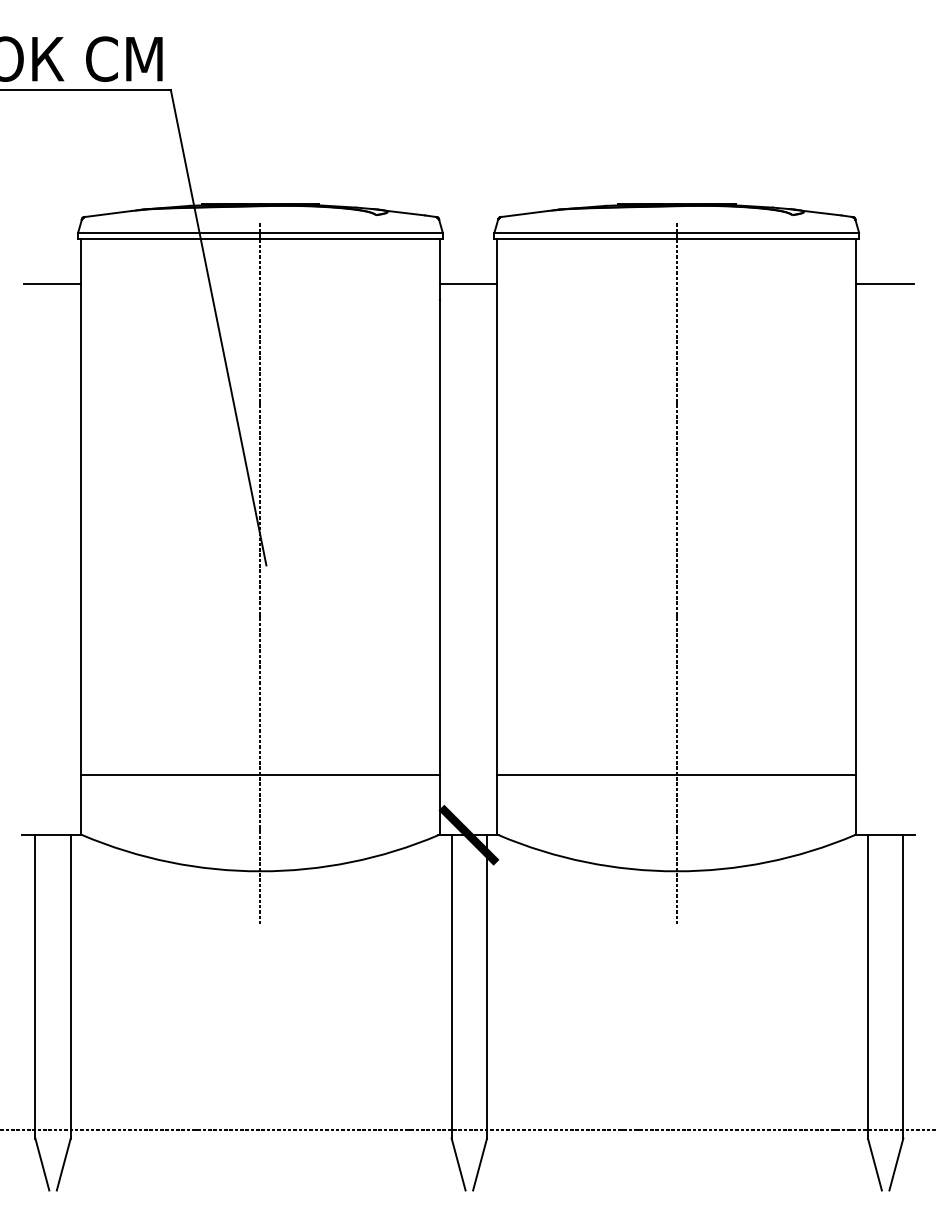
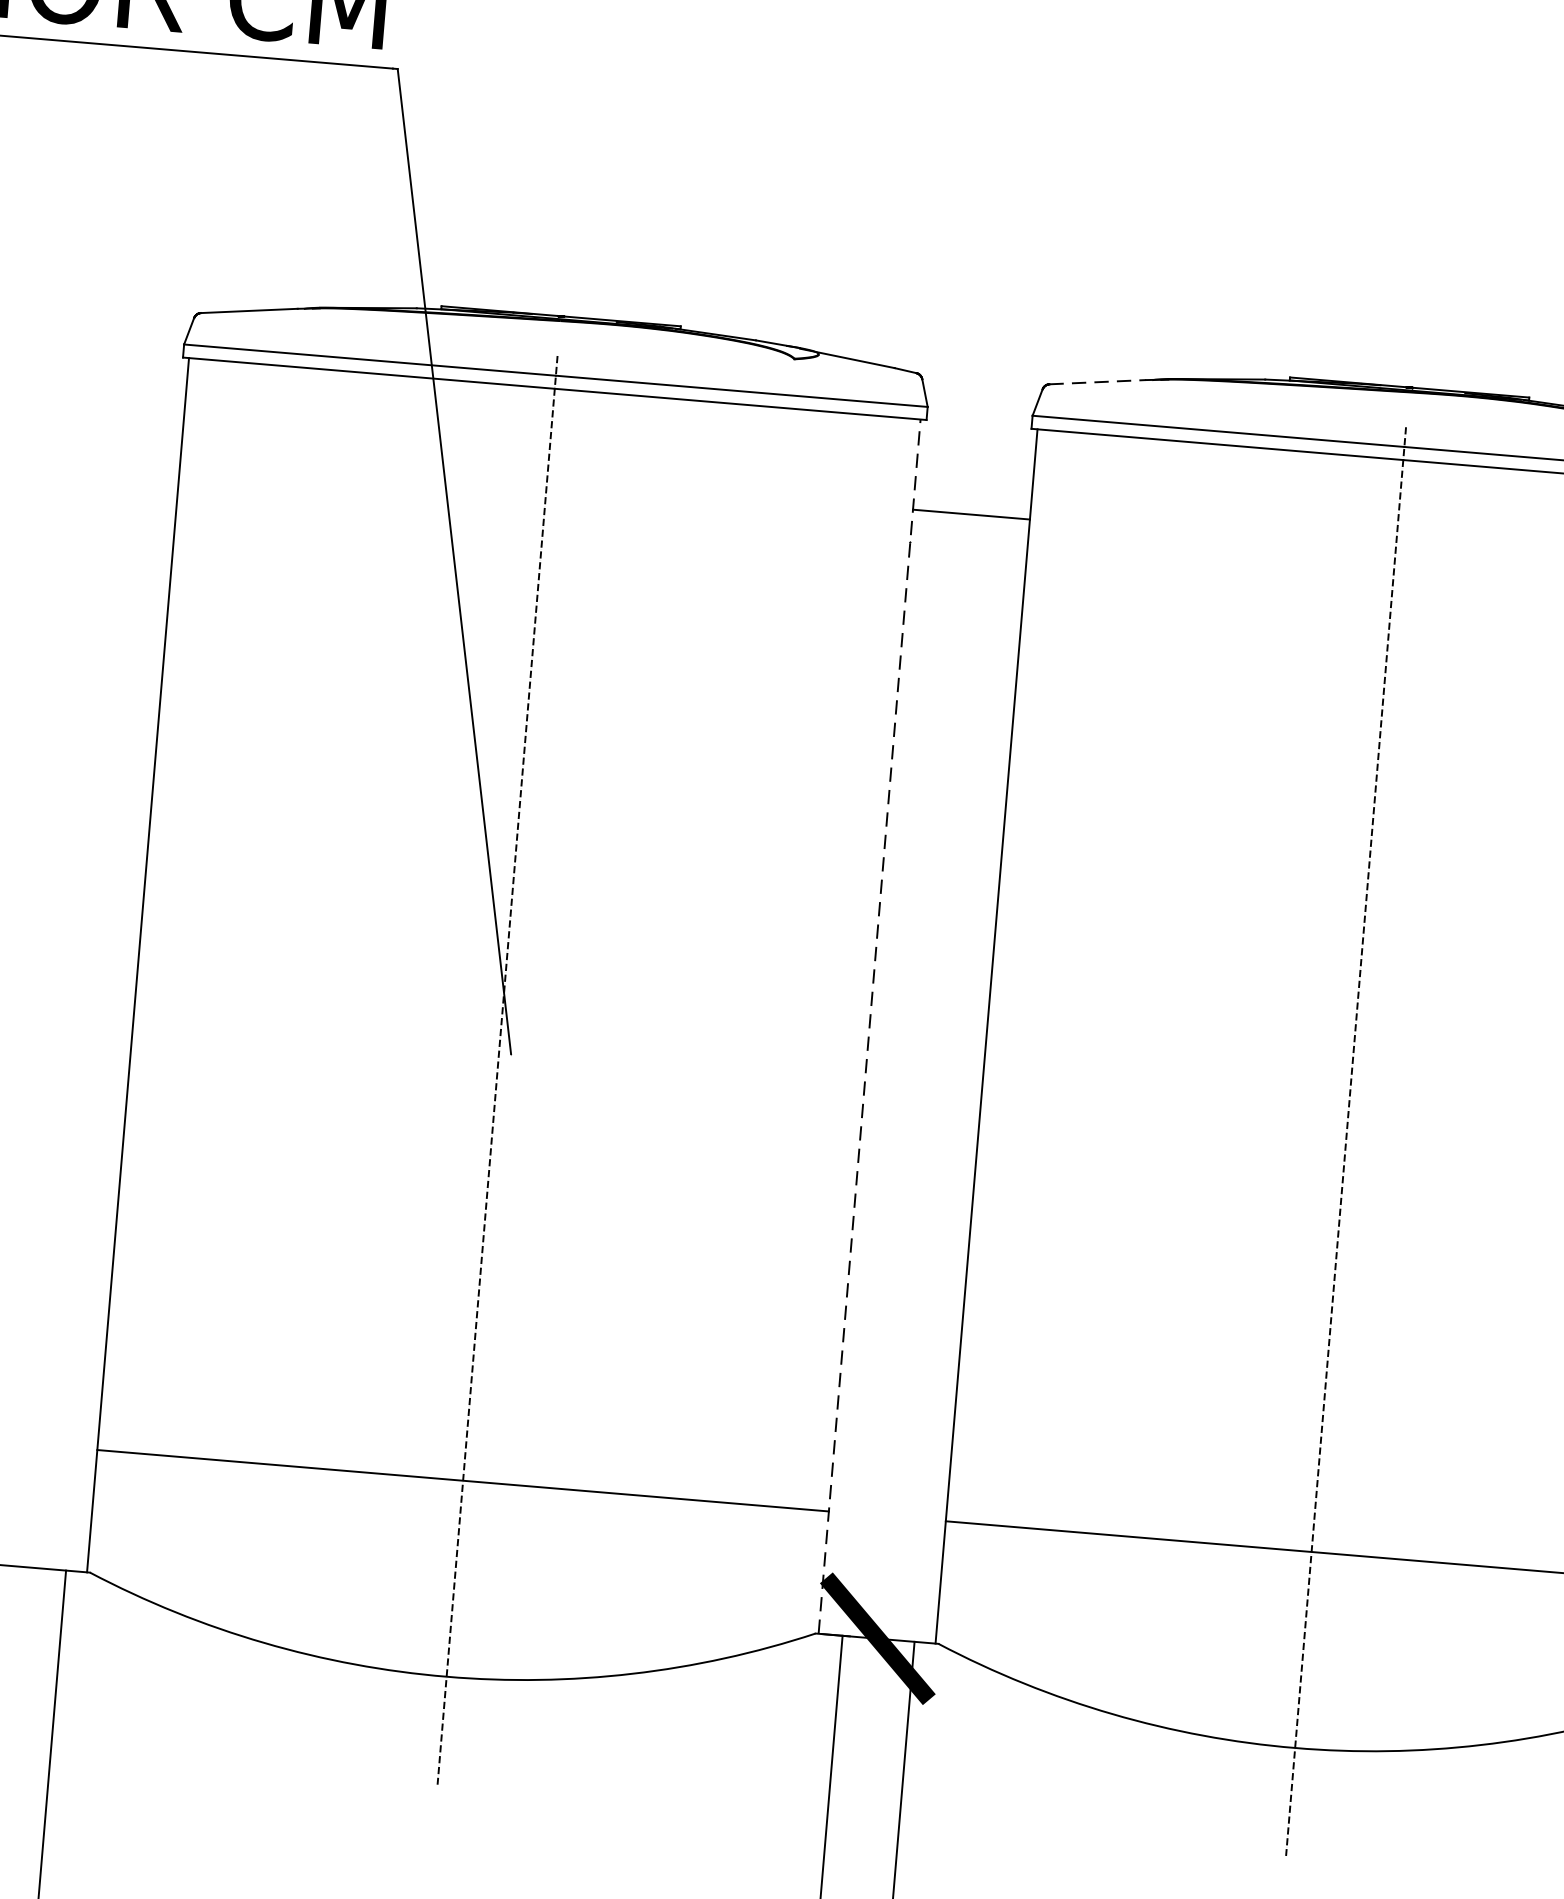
line: (524, 214) -> (1097, 383), solid -> dashed
line: (52, 283) -> (123, 443), removed
line: (439, 537) -> (868, 1026), solid -> dashed

